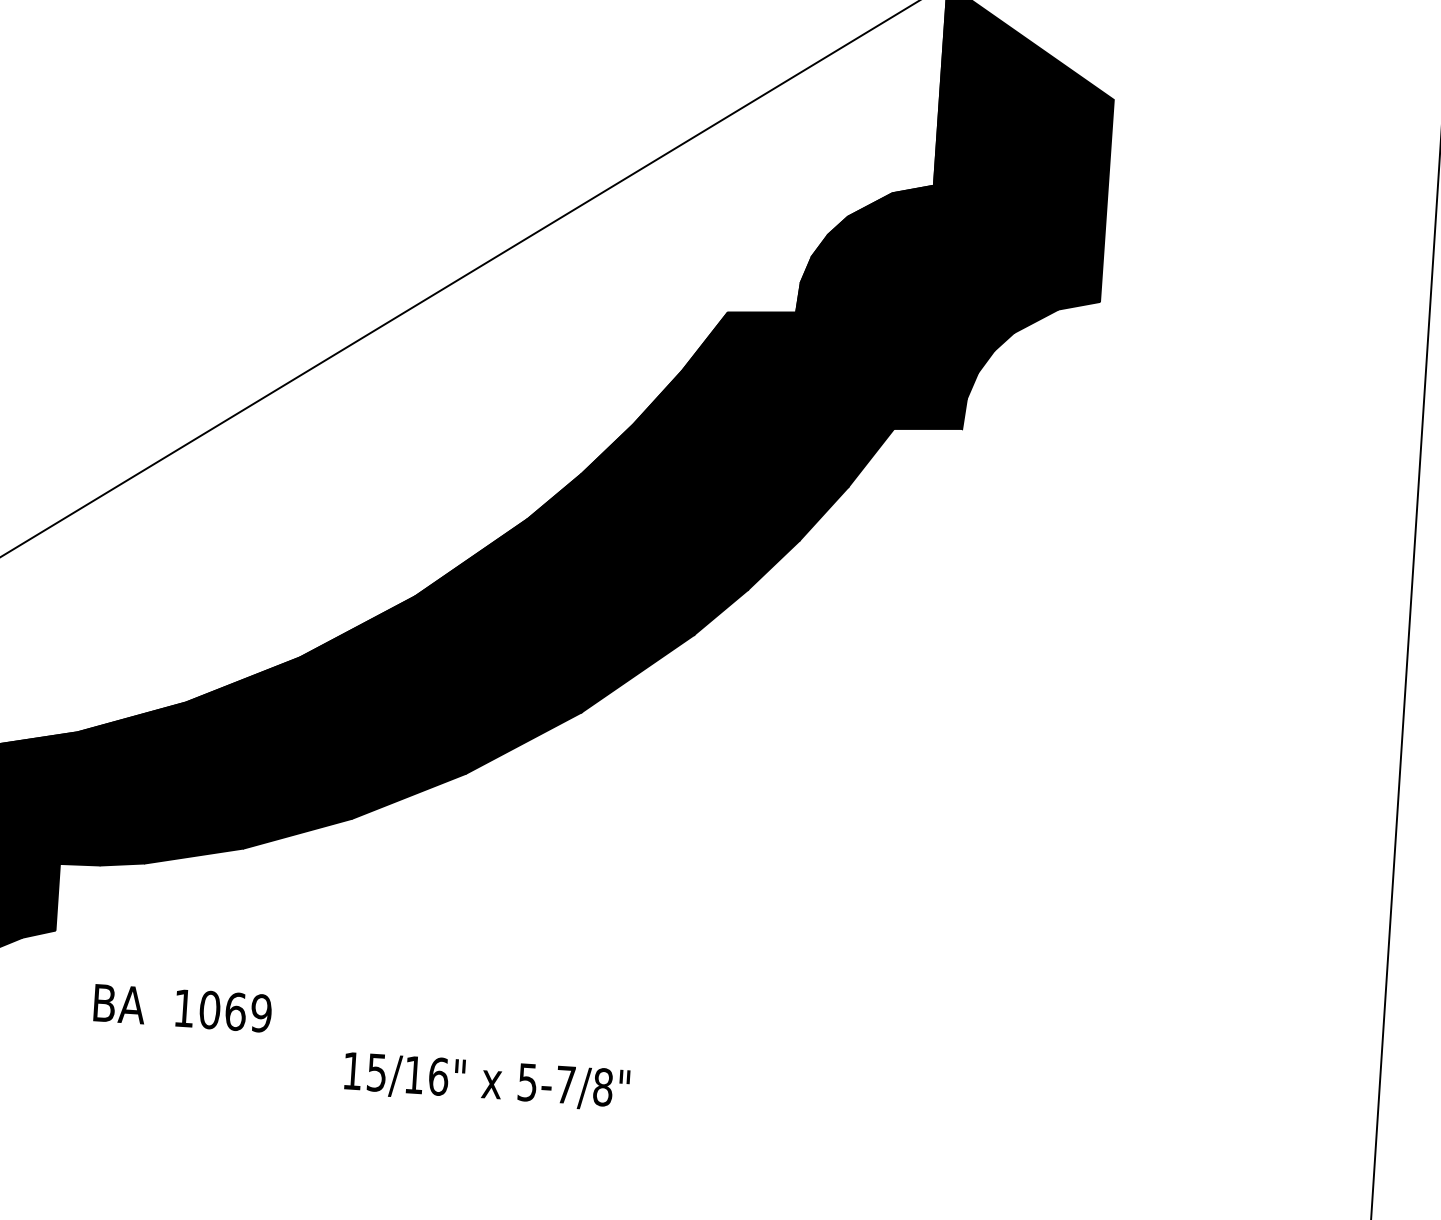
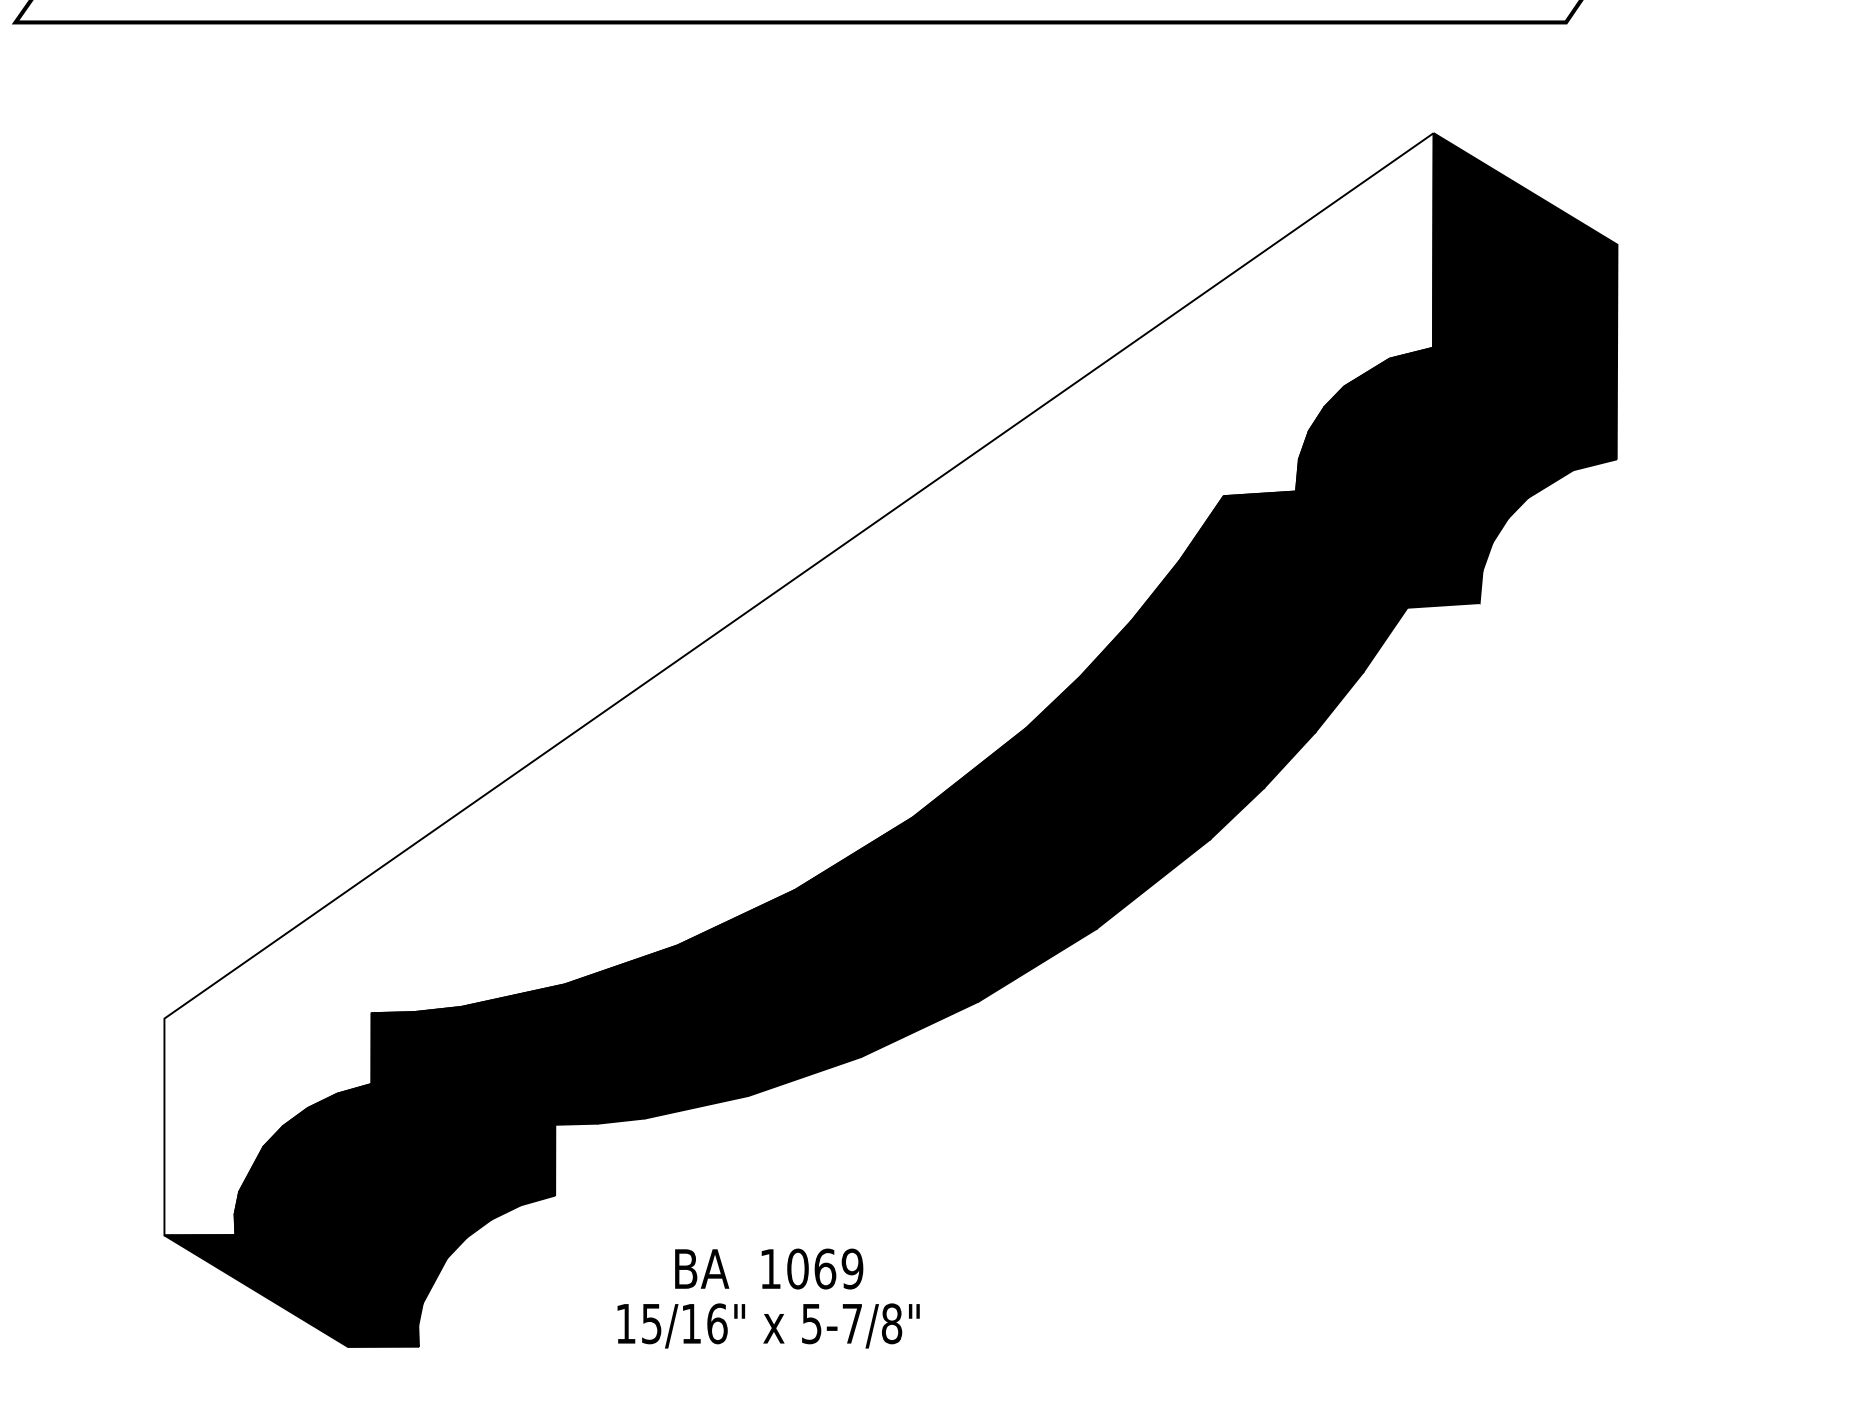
text: (183, 1007) -> (769, 1268), moved
text: (486, 1081) -> (768, 1325), moved

